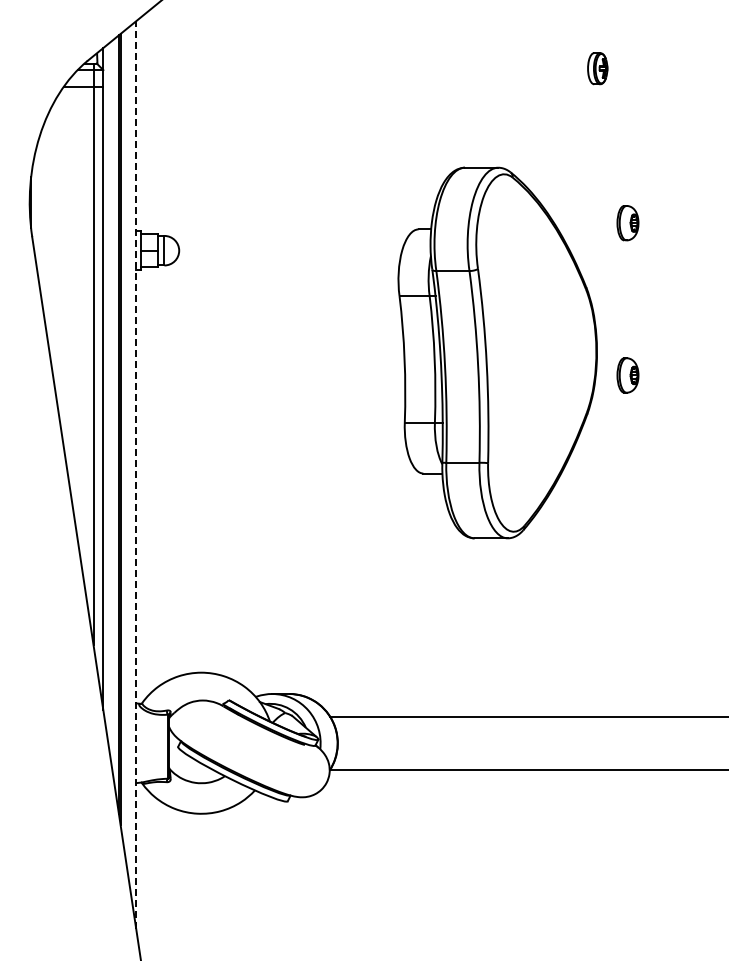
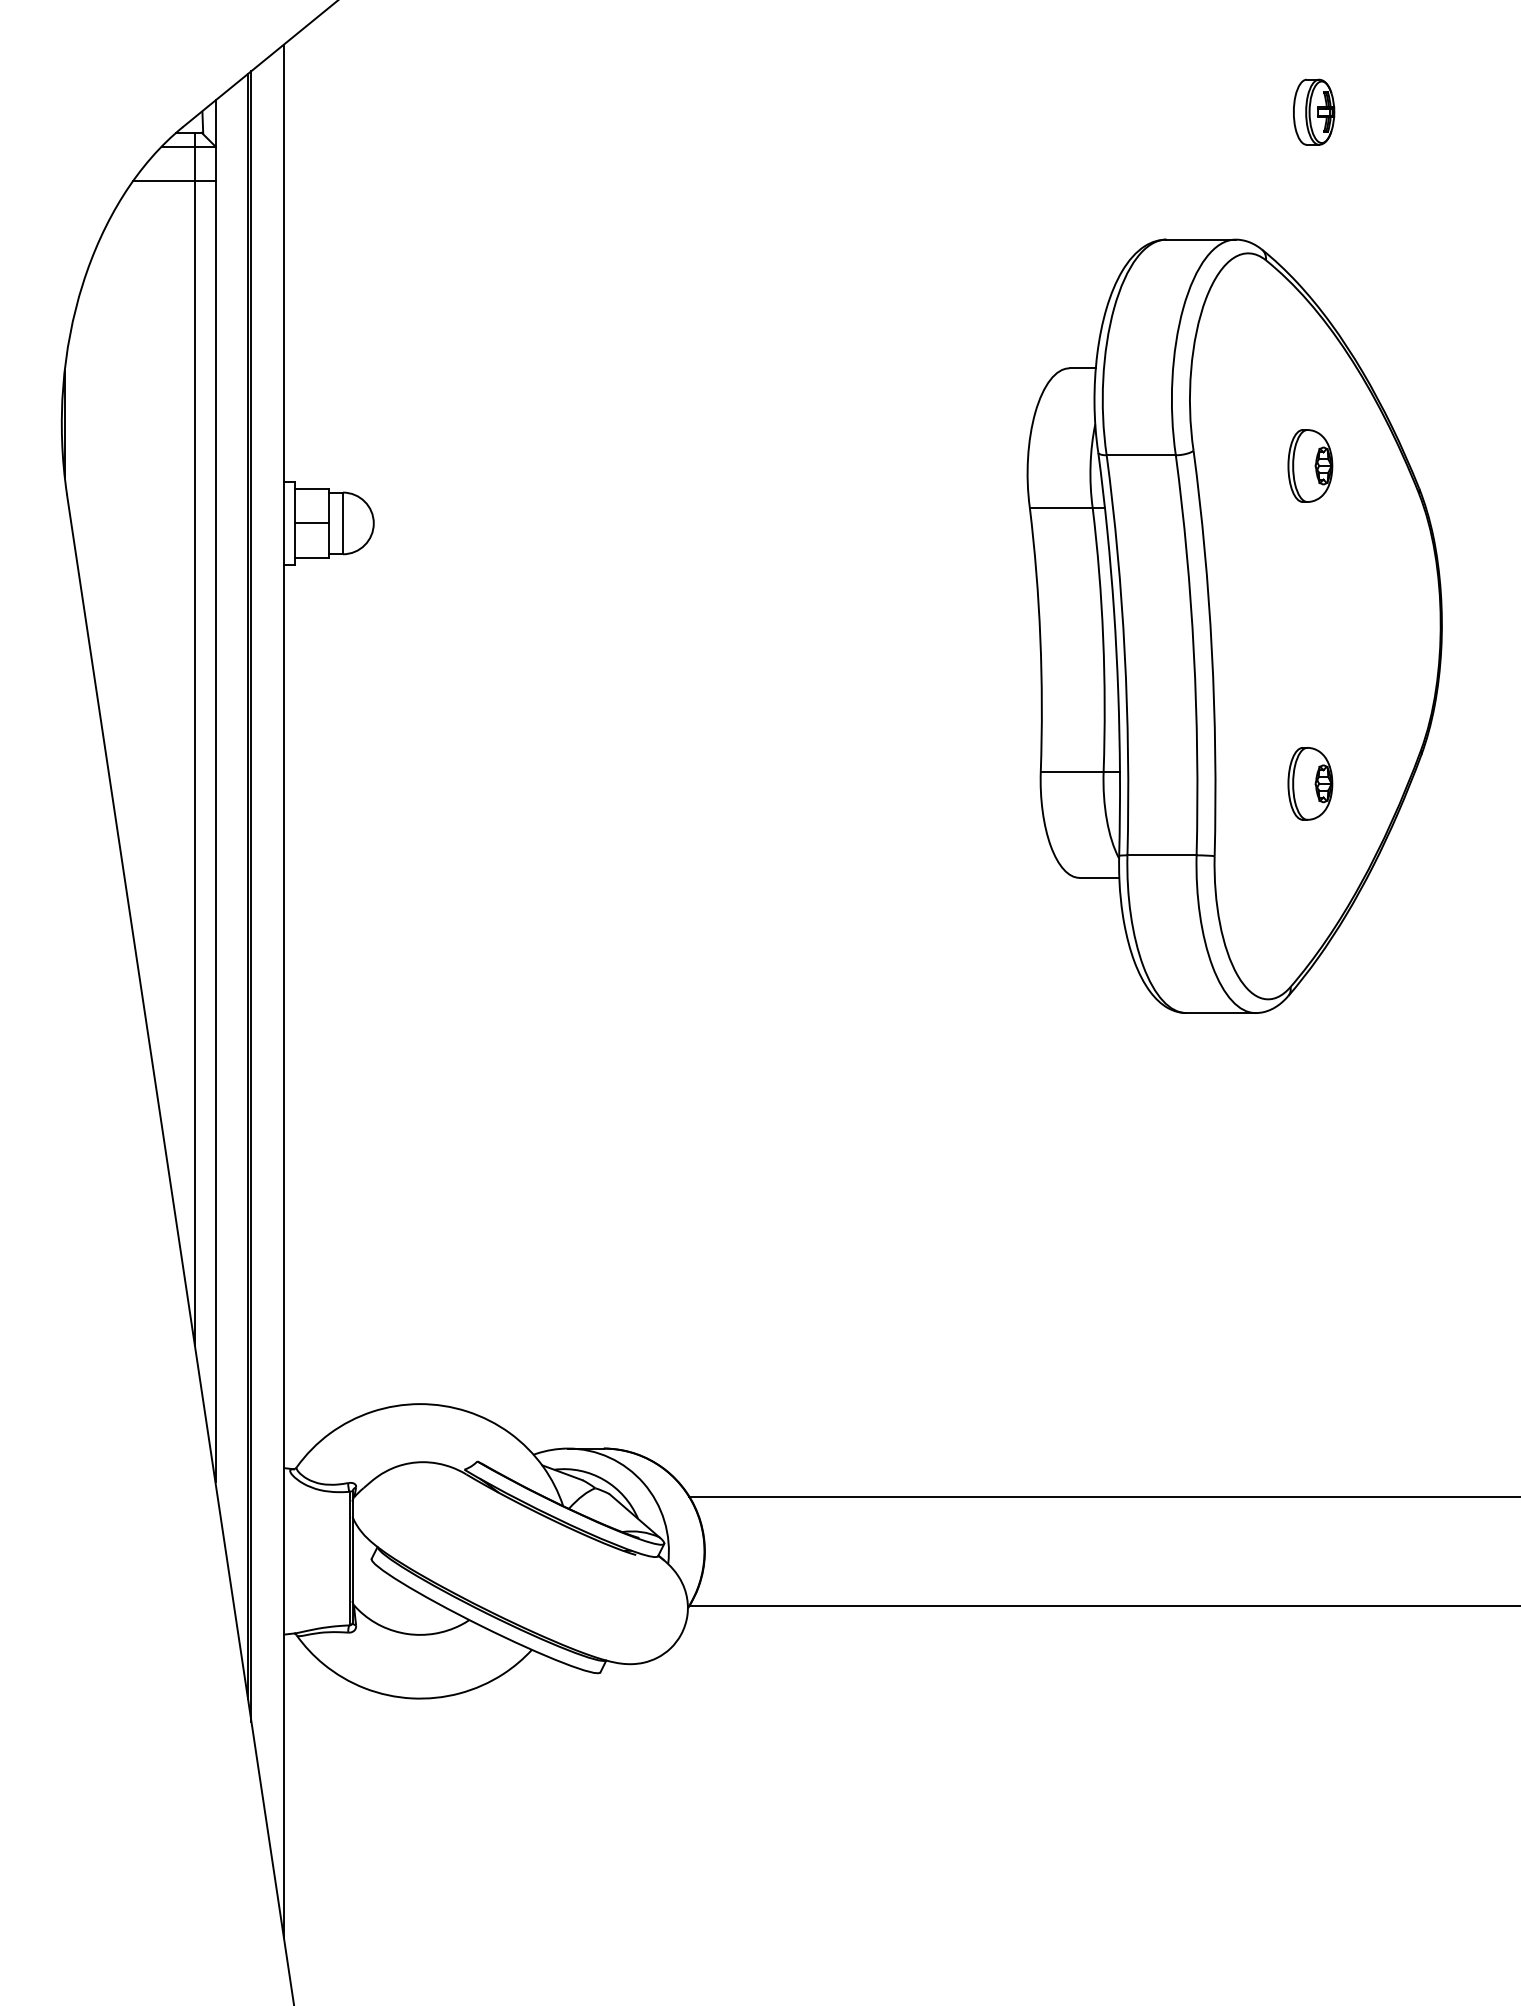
part: (597, 68) -> (1313, 111), moved
part: (497, 352) -> (1234, 625), moved
line: (136, 474) -> (284, 990), dashed -> solid

